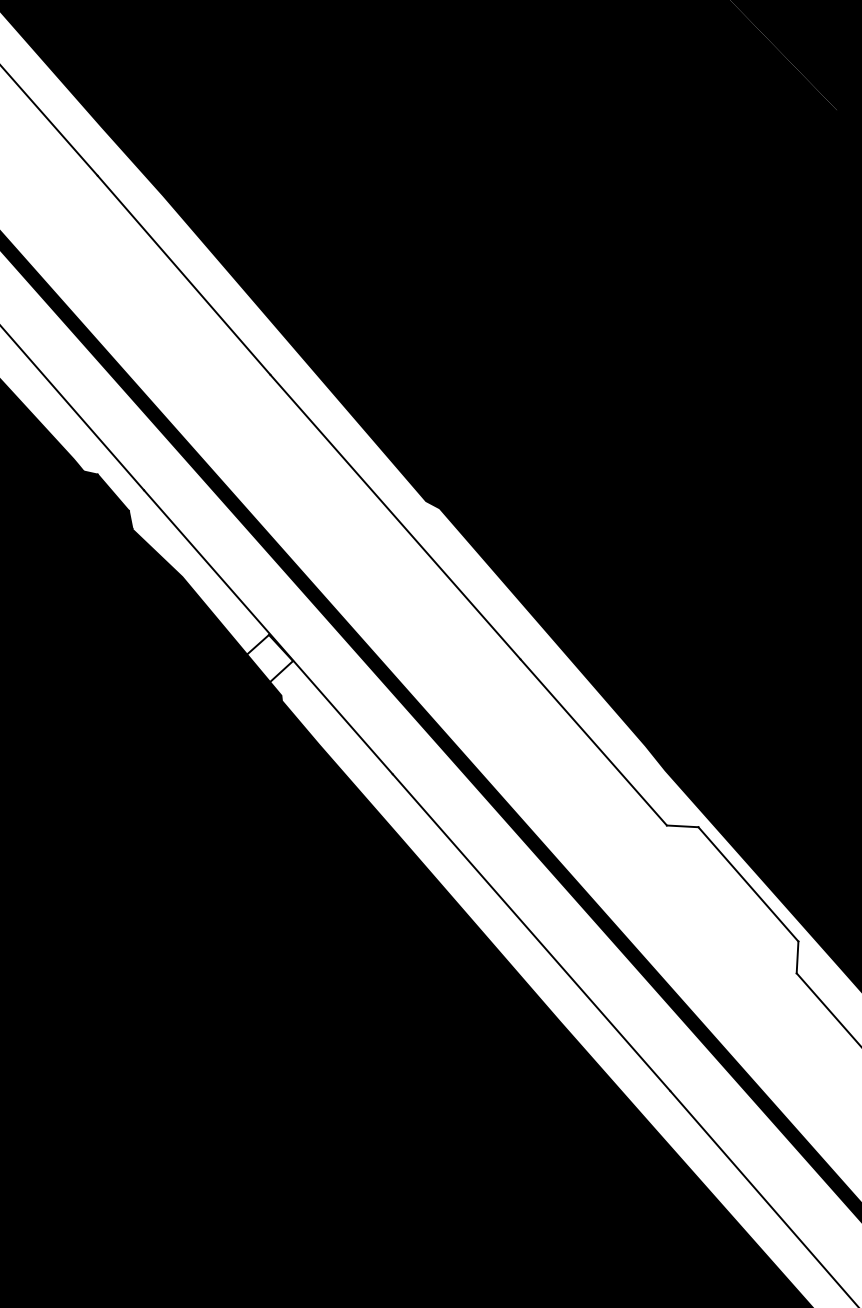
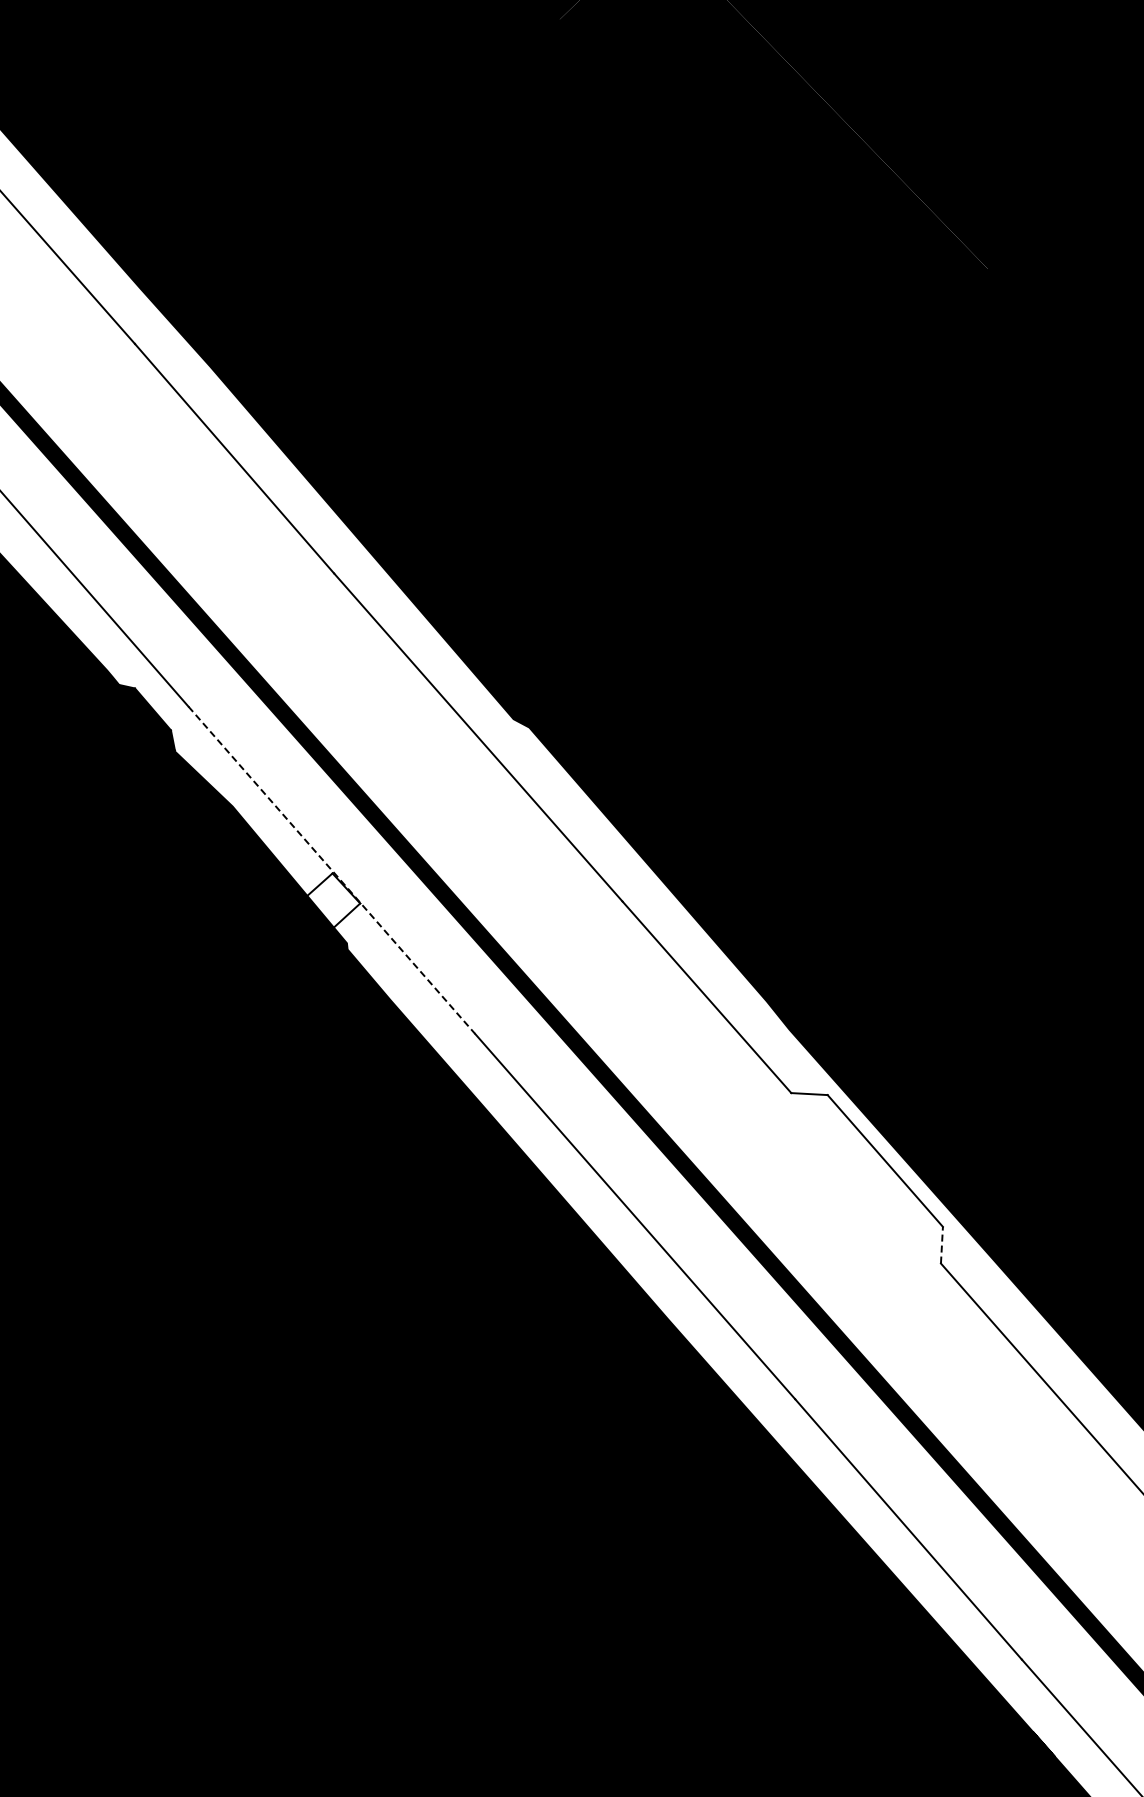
line: (268, 632) -> (331, 870), solid -> dashed
line: (797, 956) -> (941, 1244), solid -> dashed

